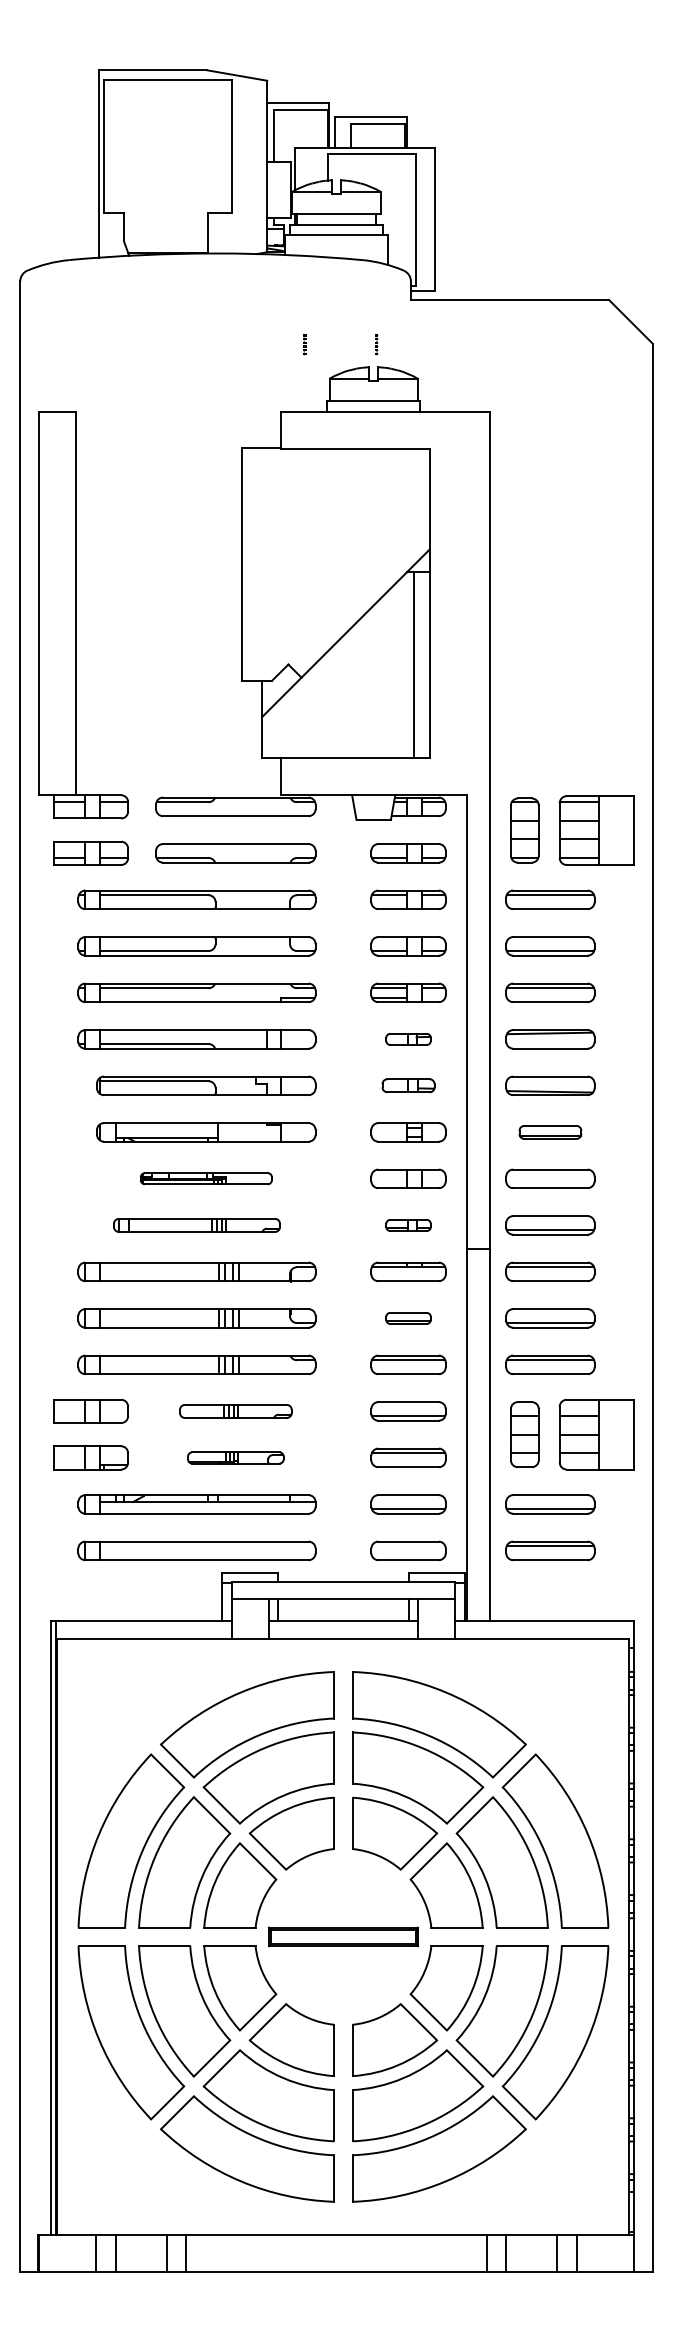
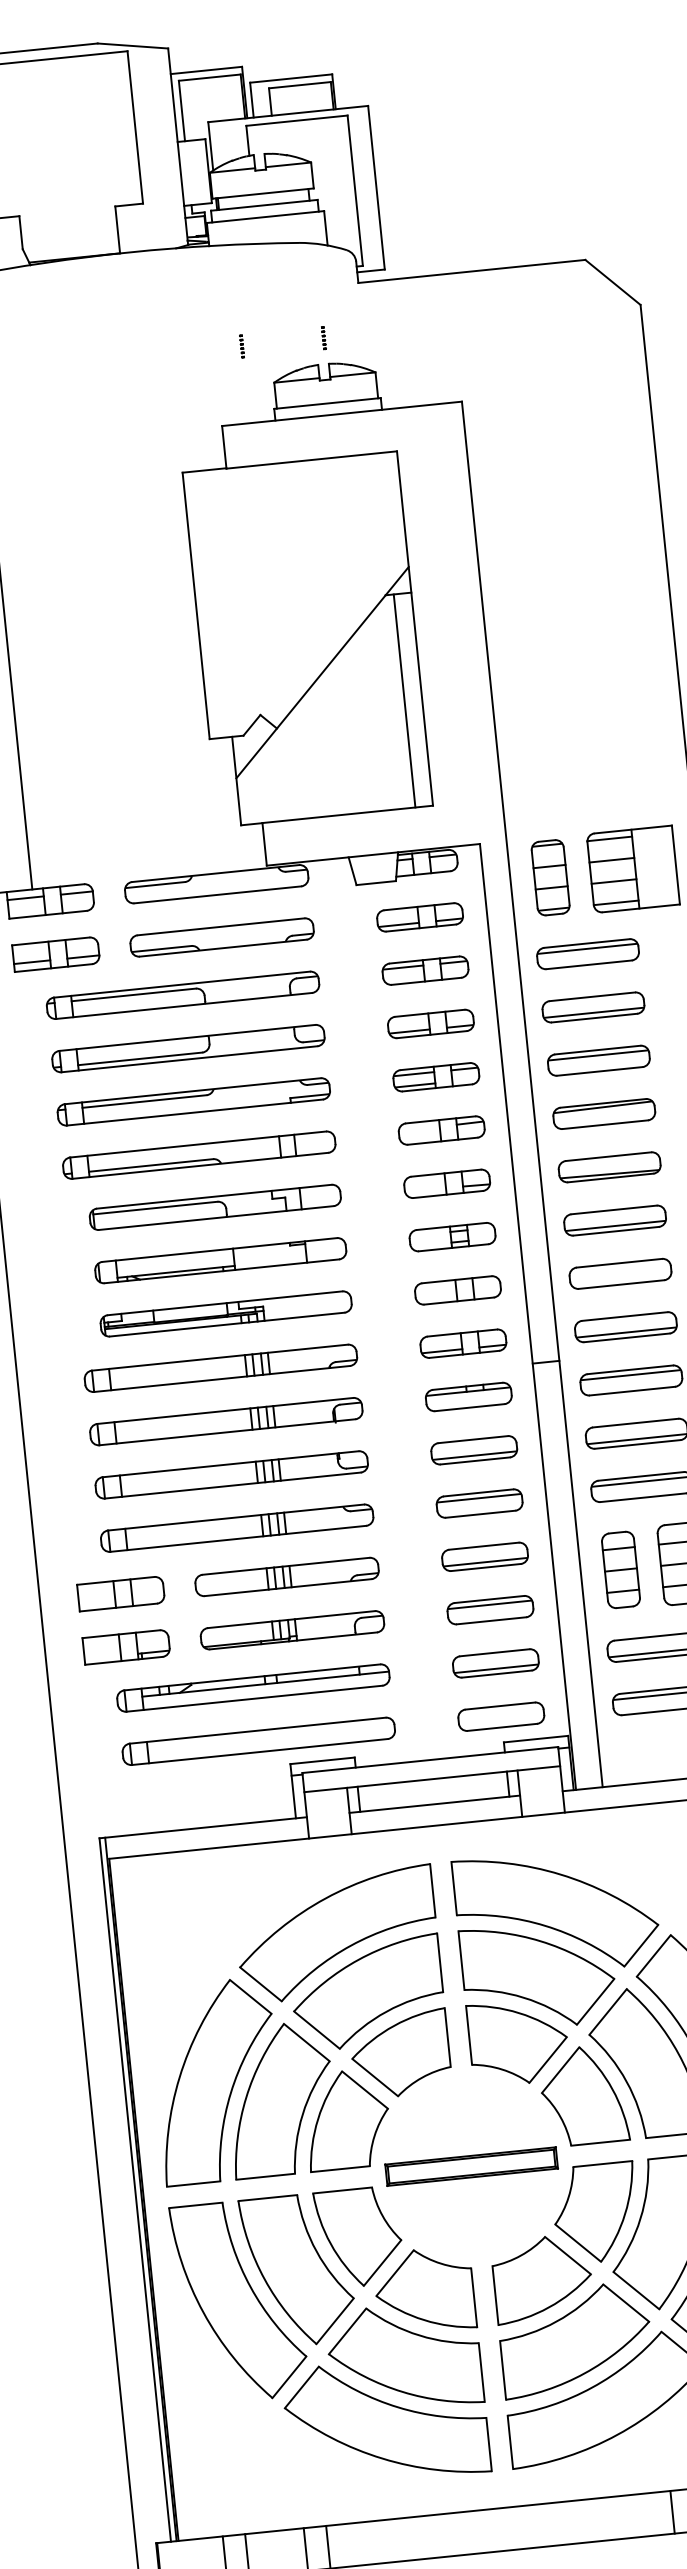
part: (408, 1039) -> (441, 1130), size x1.67
part: (408, 1085) -> (447, 1183), size x1.43
part: (550, 1132) -> (615, 1220), size x1.43
part: (206, 1178) -> (226, 1313), size x1.67
part: (196, 1225) -> (220, 1368), size x1.43
part: (408, 1225) -> (463, 1343), size x1.67
part: (408, 1318) -> (474, 1450), size x1.67
part: (235, 1411) -> (286, 1577), size x1.43
part: (235, 1457) -> (292, 1629), size x1.67

